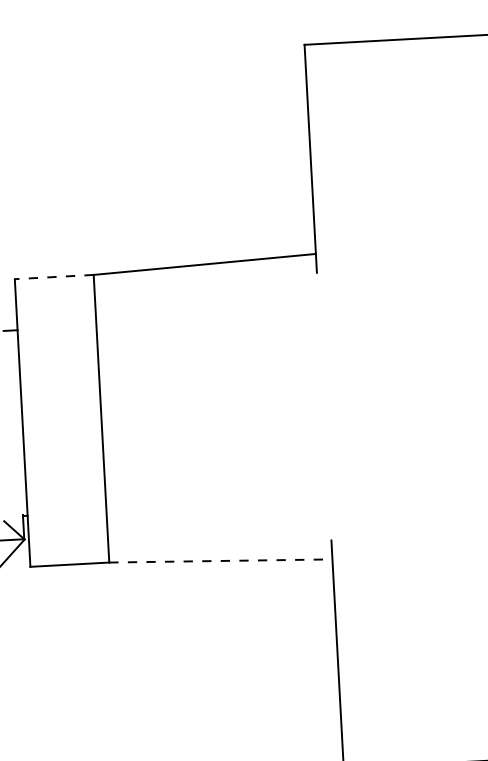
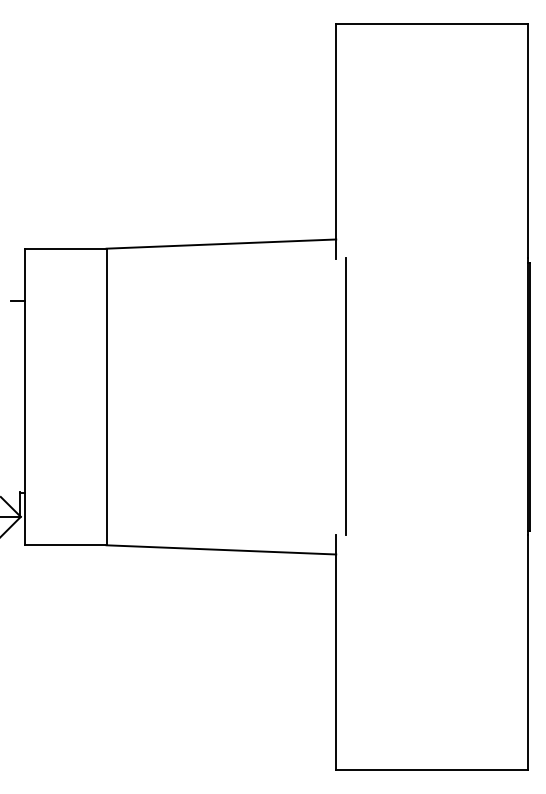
line: (53, 276) -> (65, 248), dashed -> solid
line: (333, 405) -> (345, 396), added
line: (220, 560) -> (221, 549), dashed -> solid

